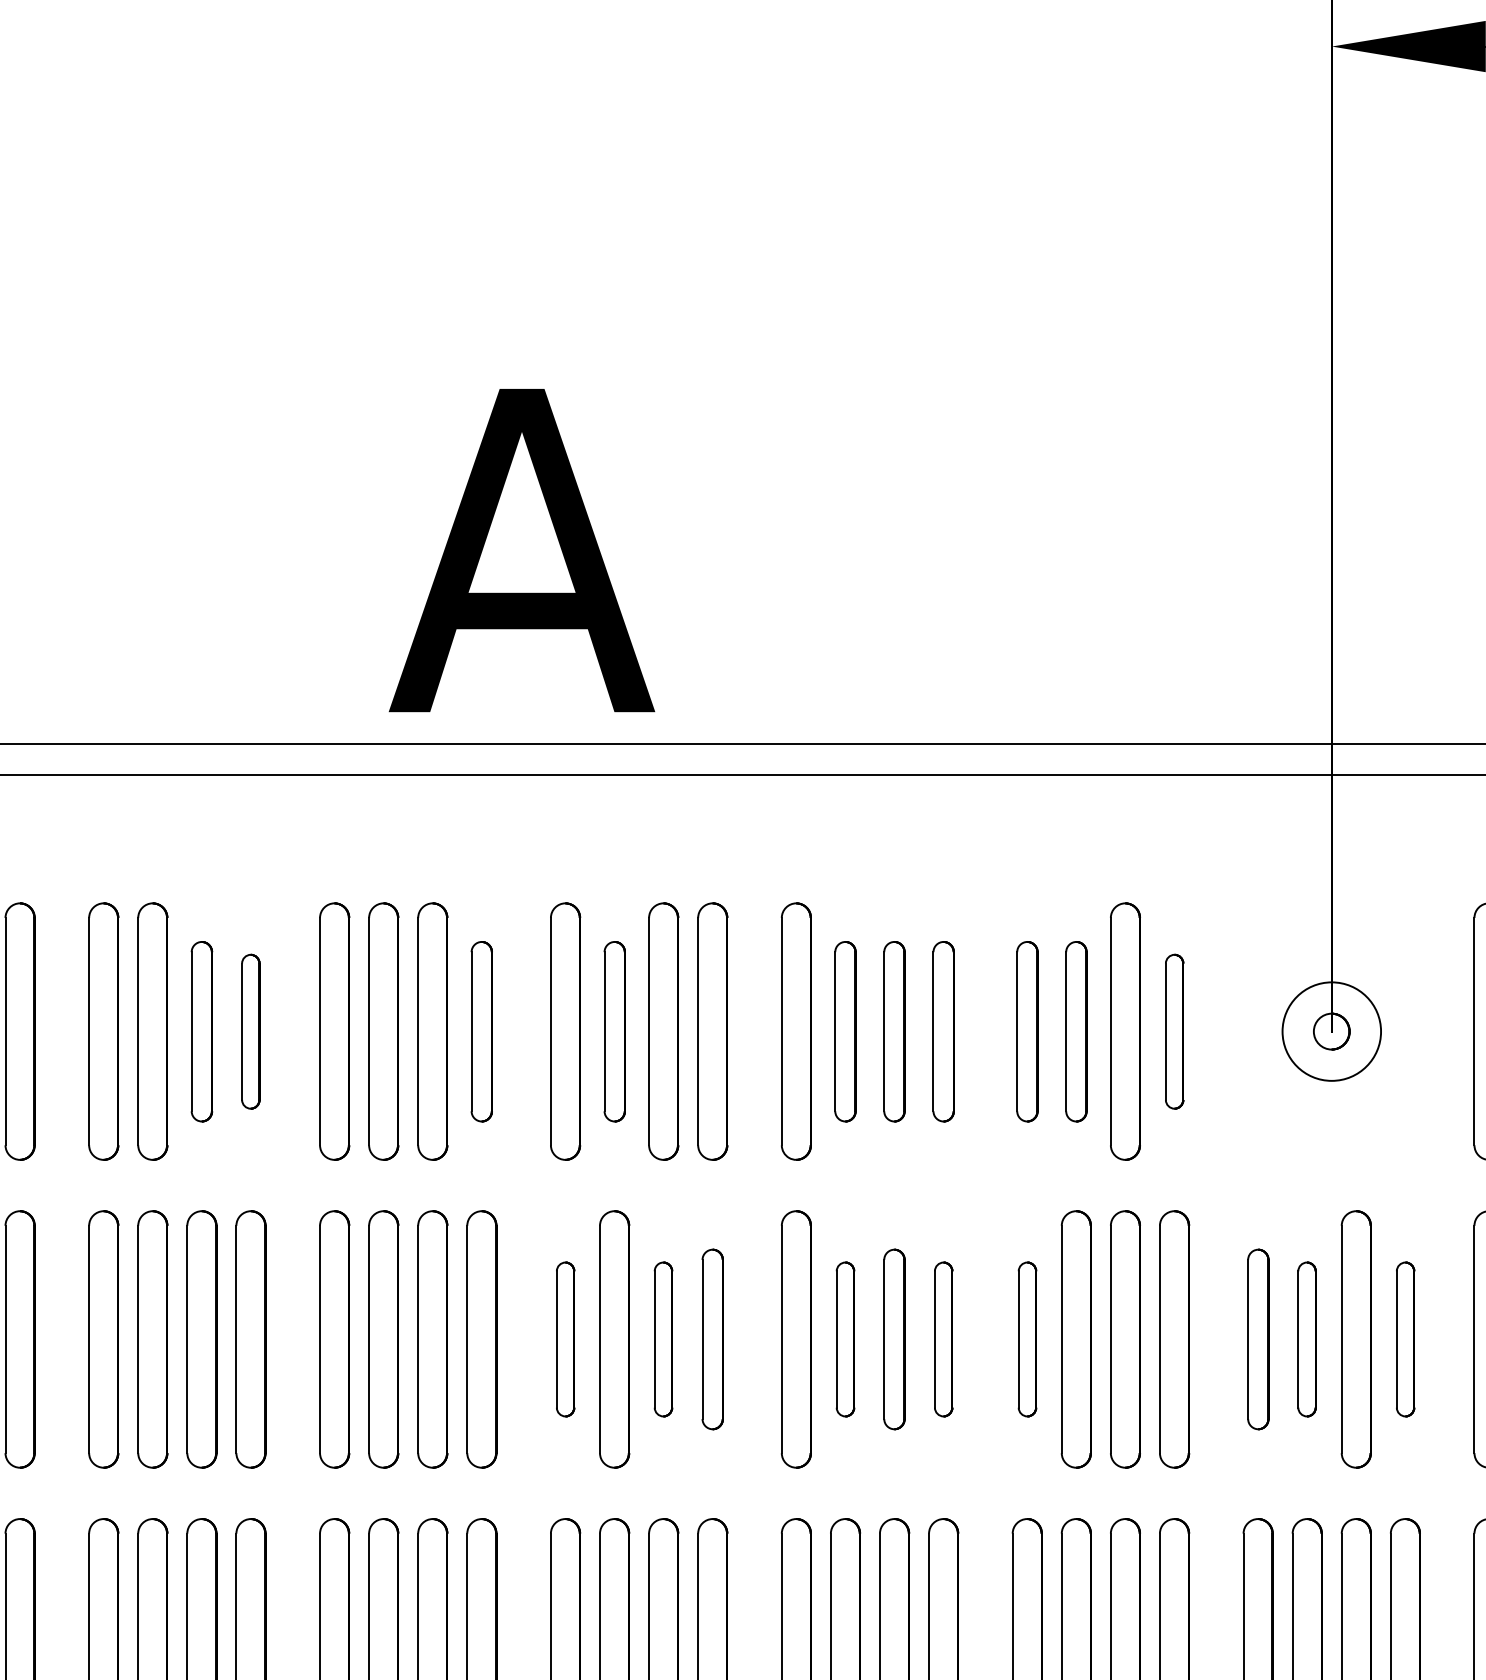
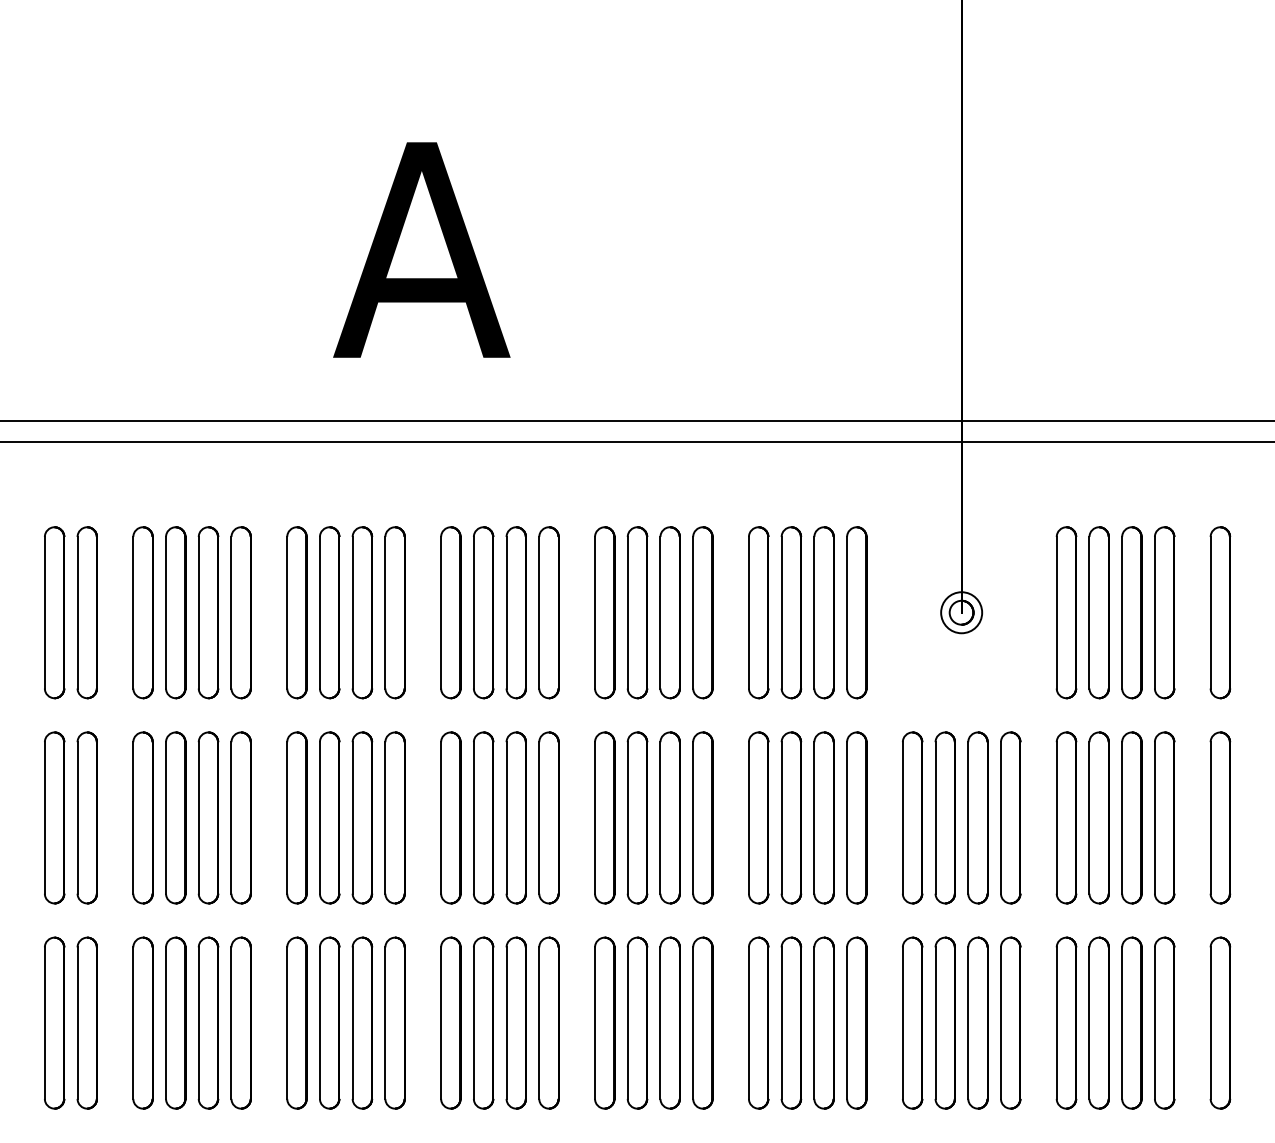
text: (521, 549) -> (421, 249), moved
part: (201, 1031) -> (208, 612), size x1.43
part: (249, 1031) -> (240, 612), size x1.67
part: (480, 1031) -> (394, 612), size x1.43
part: (614, 1031) -> (483, 612), size x1.43
part: (845, 1031) -> (637, 612), size x1.43
part: (893, 1031) -> (669, 612), size x1.43
part: (943, 1031) -> (702, 612), size x1.43
part: (1027, 1031) -> (758, 612), size x1.43
part: (1076, 1031) -> (791, 612), size x1.43
part: (1174, 1031) -> (856, 612), size x1.67
circle: (1331, 1031) -> (961, 612), size x0.62
part: (564, 1338) -> (450, 817), size x1.67
part: (662, 1338) -> (515, 817), size x1.67
part: (711, 1338) -> (548, 817), size x1.43
part: (845, 1338) -> (637, 817), size x1.67
part: (893, 1338) -> (669, 817), size x1.43
part: (943, 1338) -> (702, 817), size x1.67
part: (1027, 1338) -> (758, 817), size x1.67
part: (1258, 1338) -> (912, 817), size x1.43
part: (1306, 1338) -> (944, 817), size x1.67
part: (1405, 1338) -> (1010, 817), size x1.67

